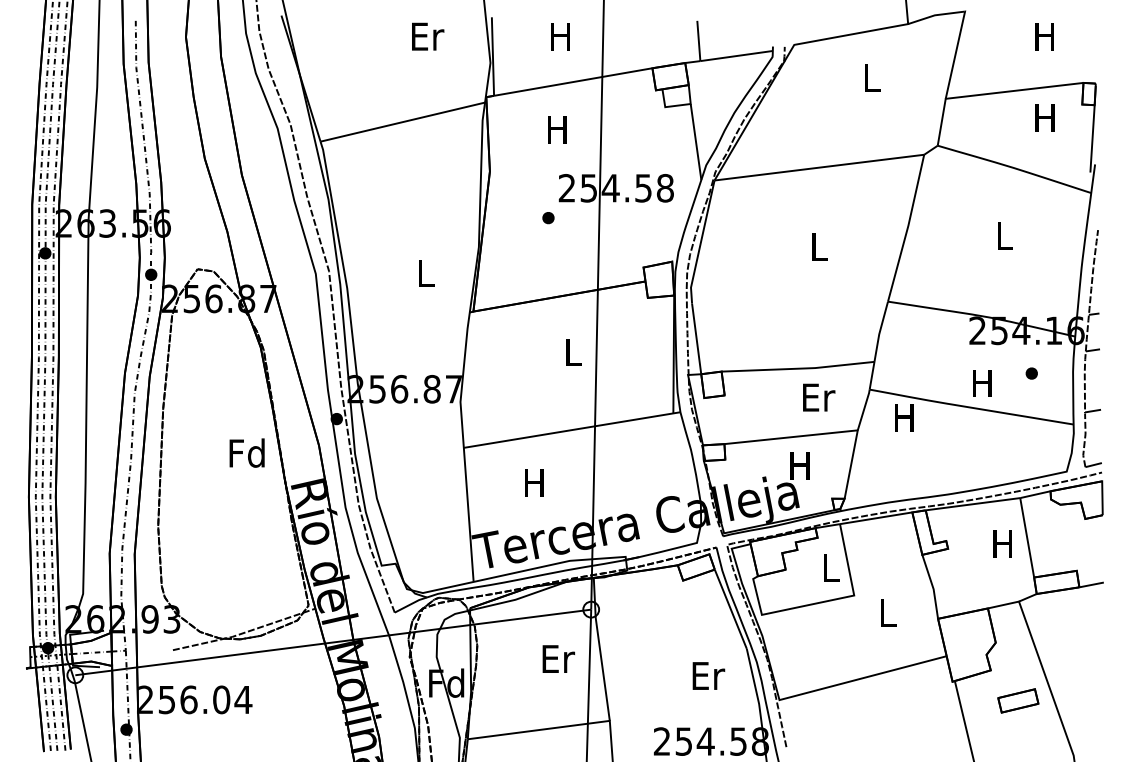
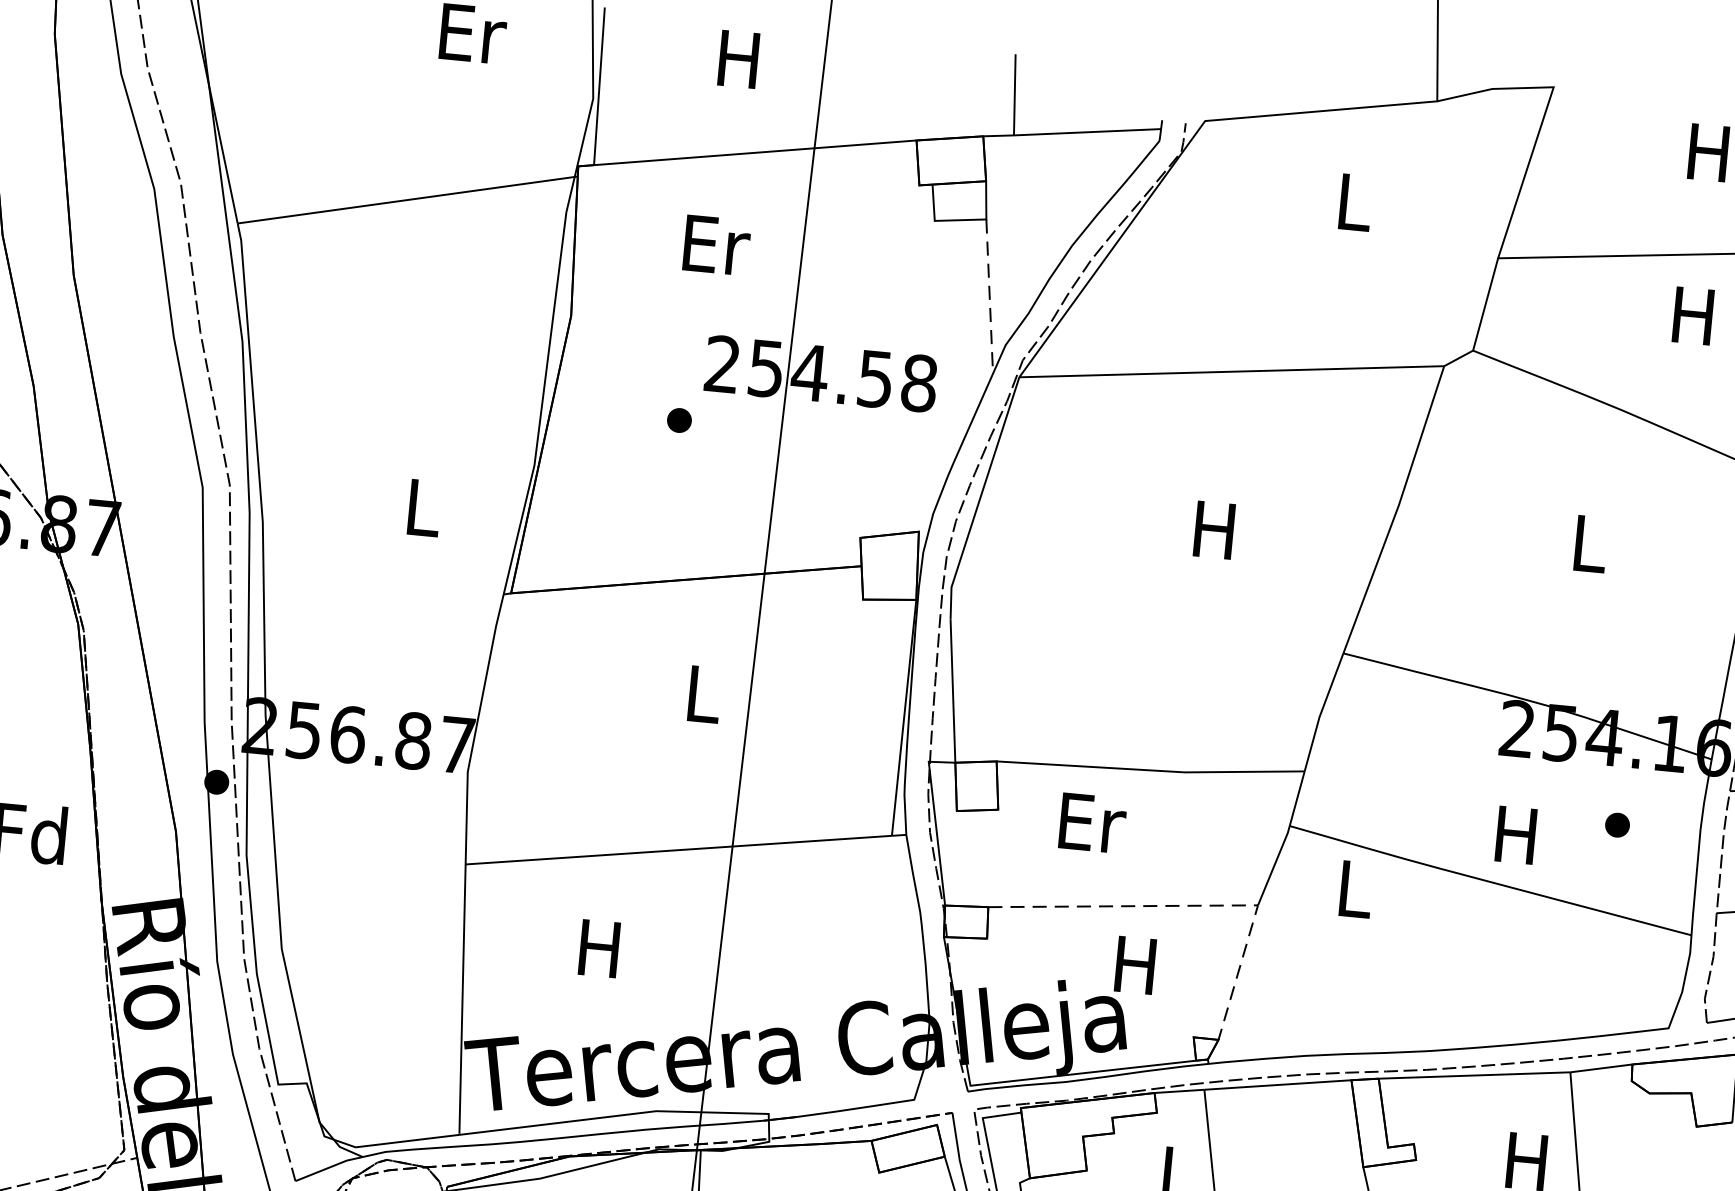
text: (558, 129) -> (716, 245), H -> Er
line: (696, 142) -> (990, 297), solid -> dashed
text: (818, 246) -> (1214, 529), L -> H
text: (819, 397) -> (1093, 823), moved
text: (904, 417) -> (1354, 888), H -> L
line: (826, 433) -> (1194, 905), solid -> dashed

